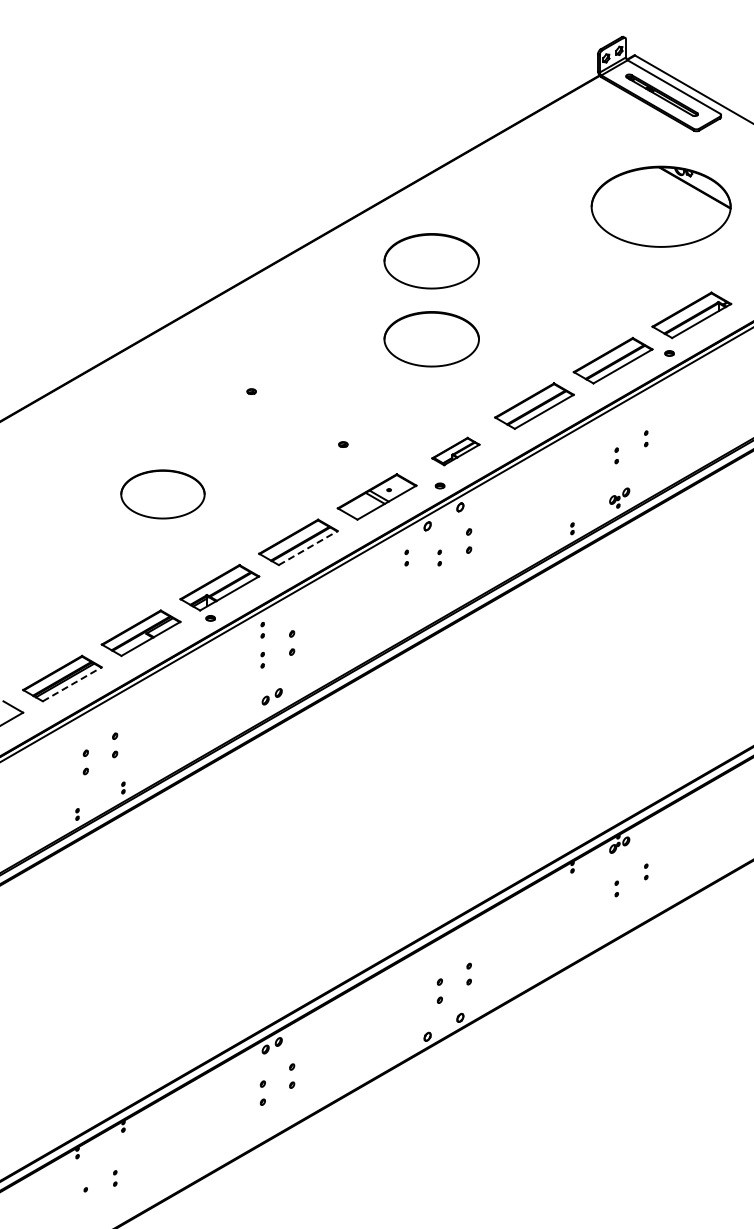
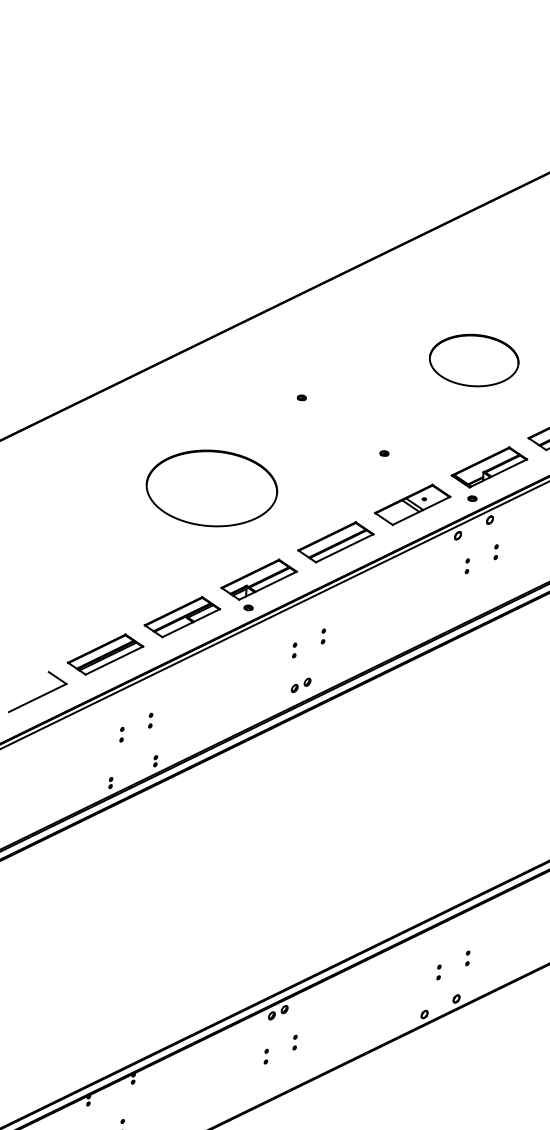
part: (431, 261) -> (479, 287), removed
part: (455, 451) -> (489, 467), size x1.67
part: (162, 494) -> (211, 488), size x1.67
part: (469, 540) -> (496, 551), size x0.62
line: (308, 547) -> (344, 547), dashed -> solid
part: (406, 557) -> (436, 563), removed
part: (262, 630) -> (296, 622), removed
part: (292, 643) -> (323, 636), size x0.62
line: (72, 684) -> (114, 660), dashed -> solid
part: (115, 745) -> (150, 720), size x0.62
part: (85, 762) -> (121, 734), size x0.62
part: (469, 973) -> (468, 957), size x0.71
part: (439, 990) -> (438, 971), size x0.62
part: (292, 1076) -> (295, 1042), size x0.62
part: (262, 1093) -> (266, 1056), size x0.62

